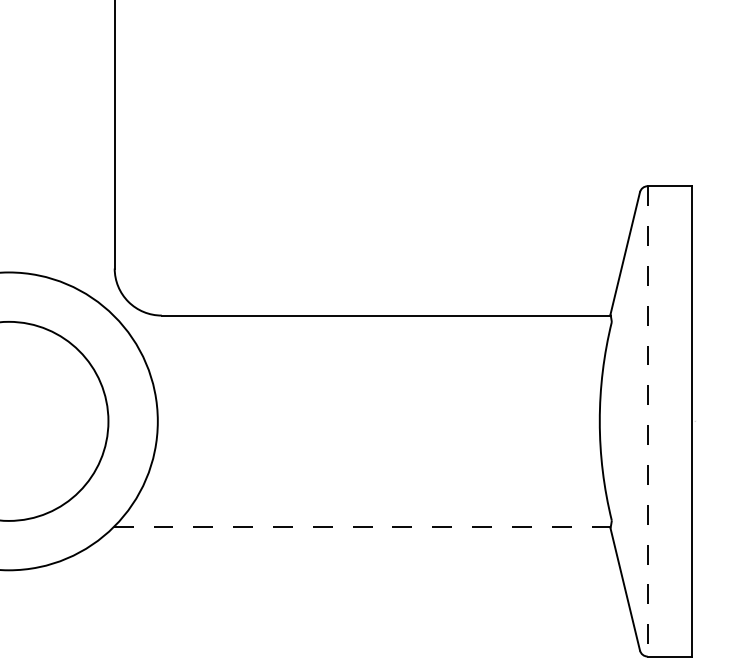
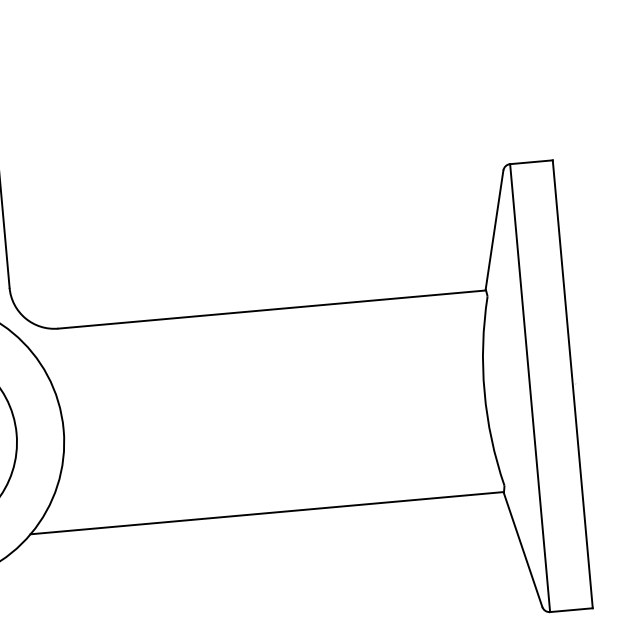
line: (647, 421) -> (530, 388), dashed -> solid
line: (362, 527) -> (267, 513), dashed -> solid

